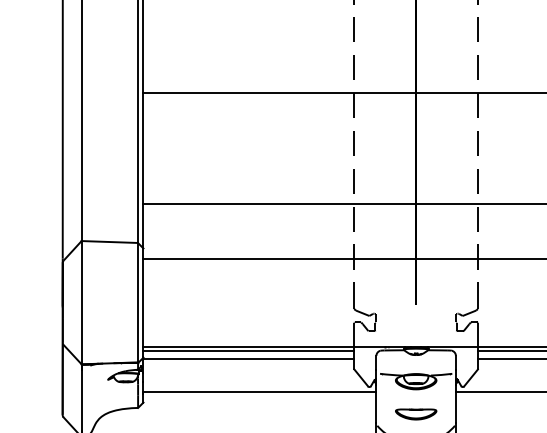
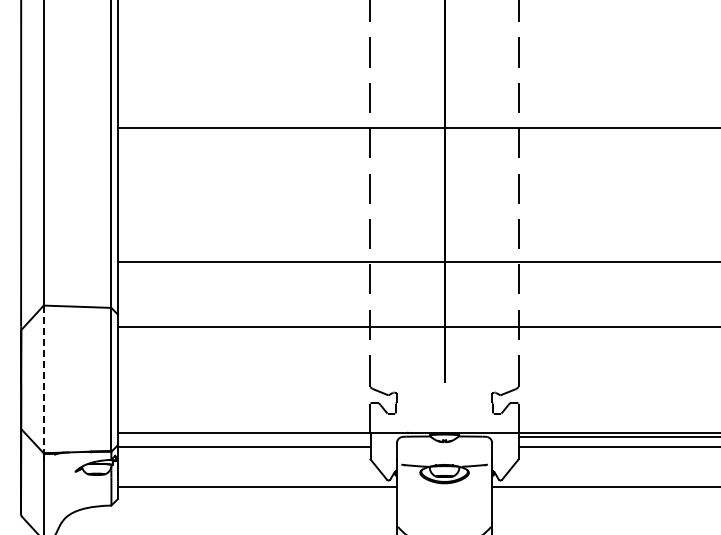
line: (81, 302) -> (43, 379), solid -> dashed
line: (248, 350) -> (243, 436), removed
part: (416, 414) -> (444, 513), removed

